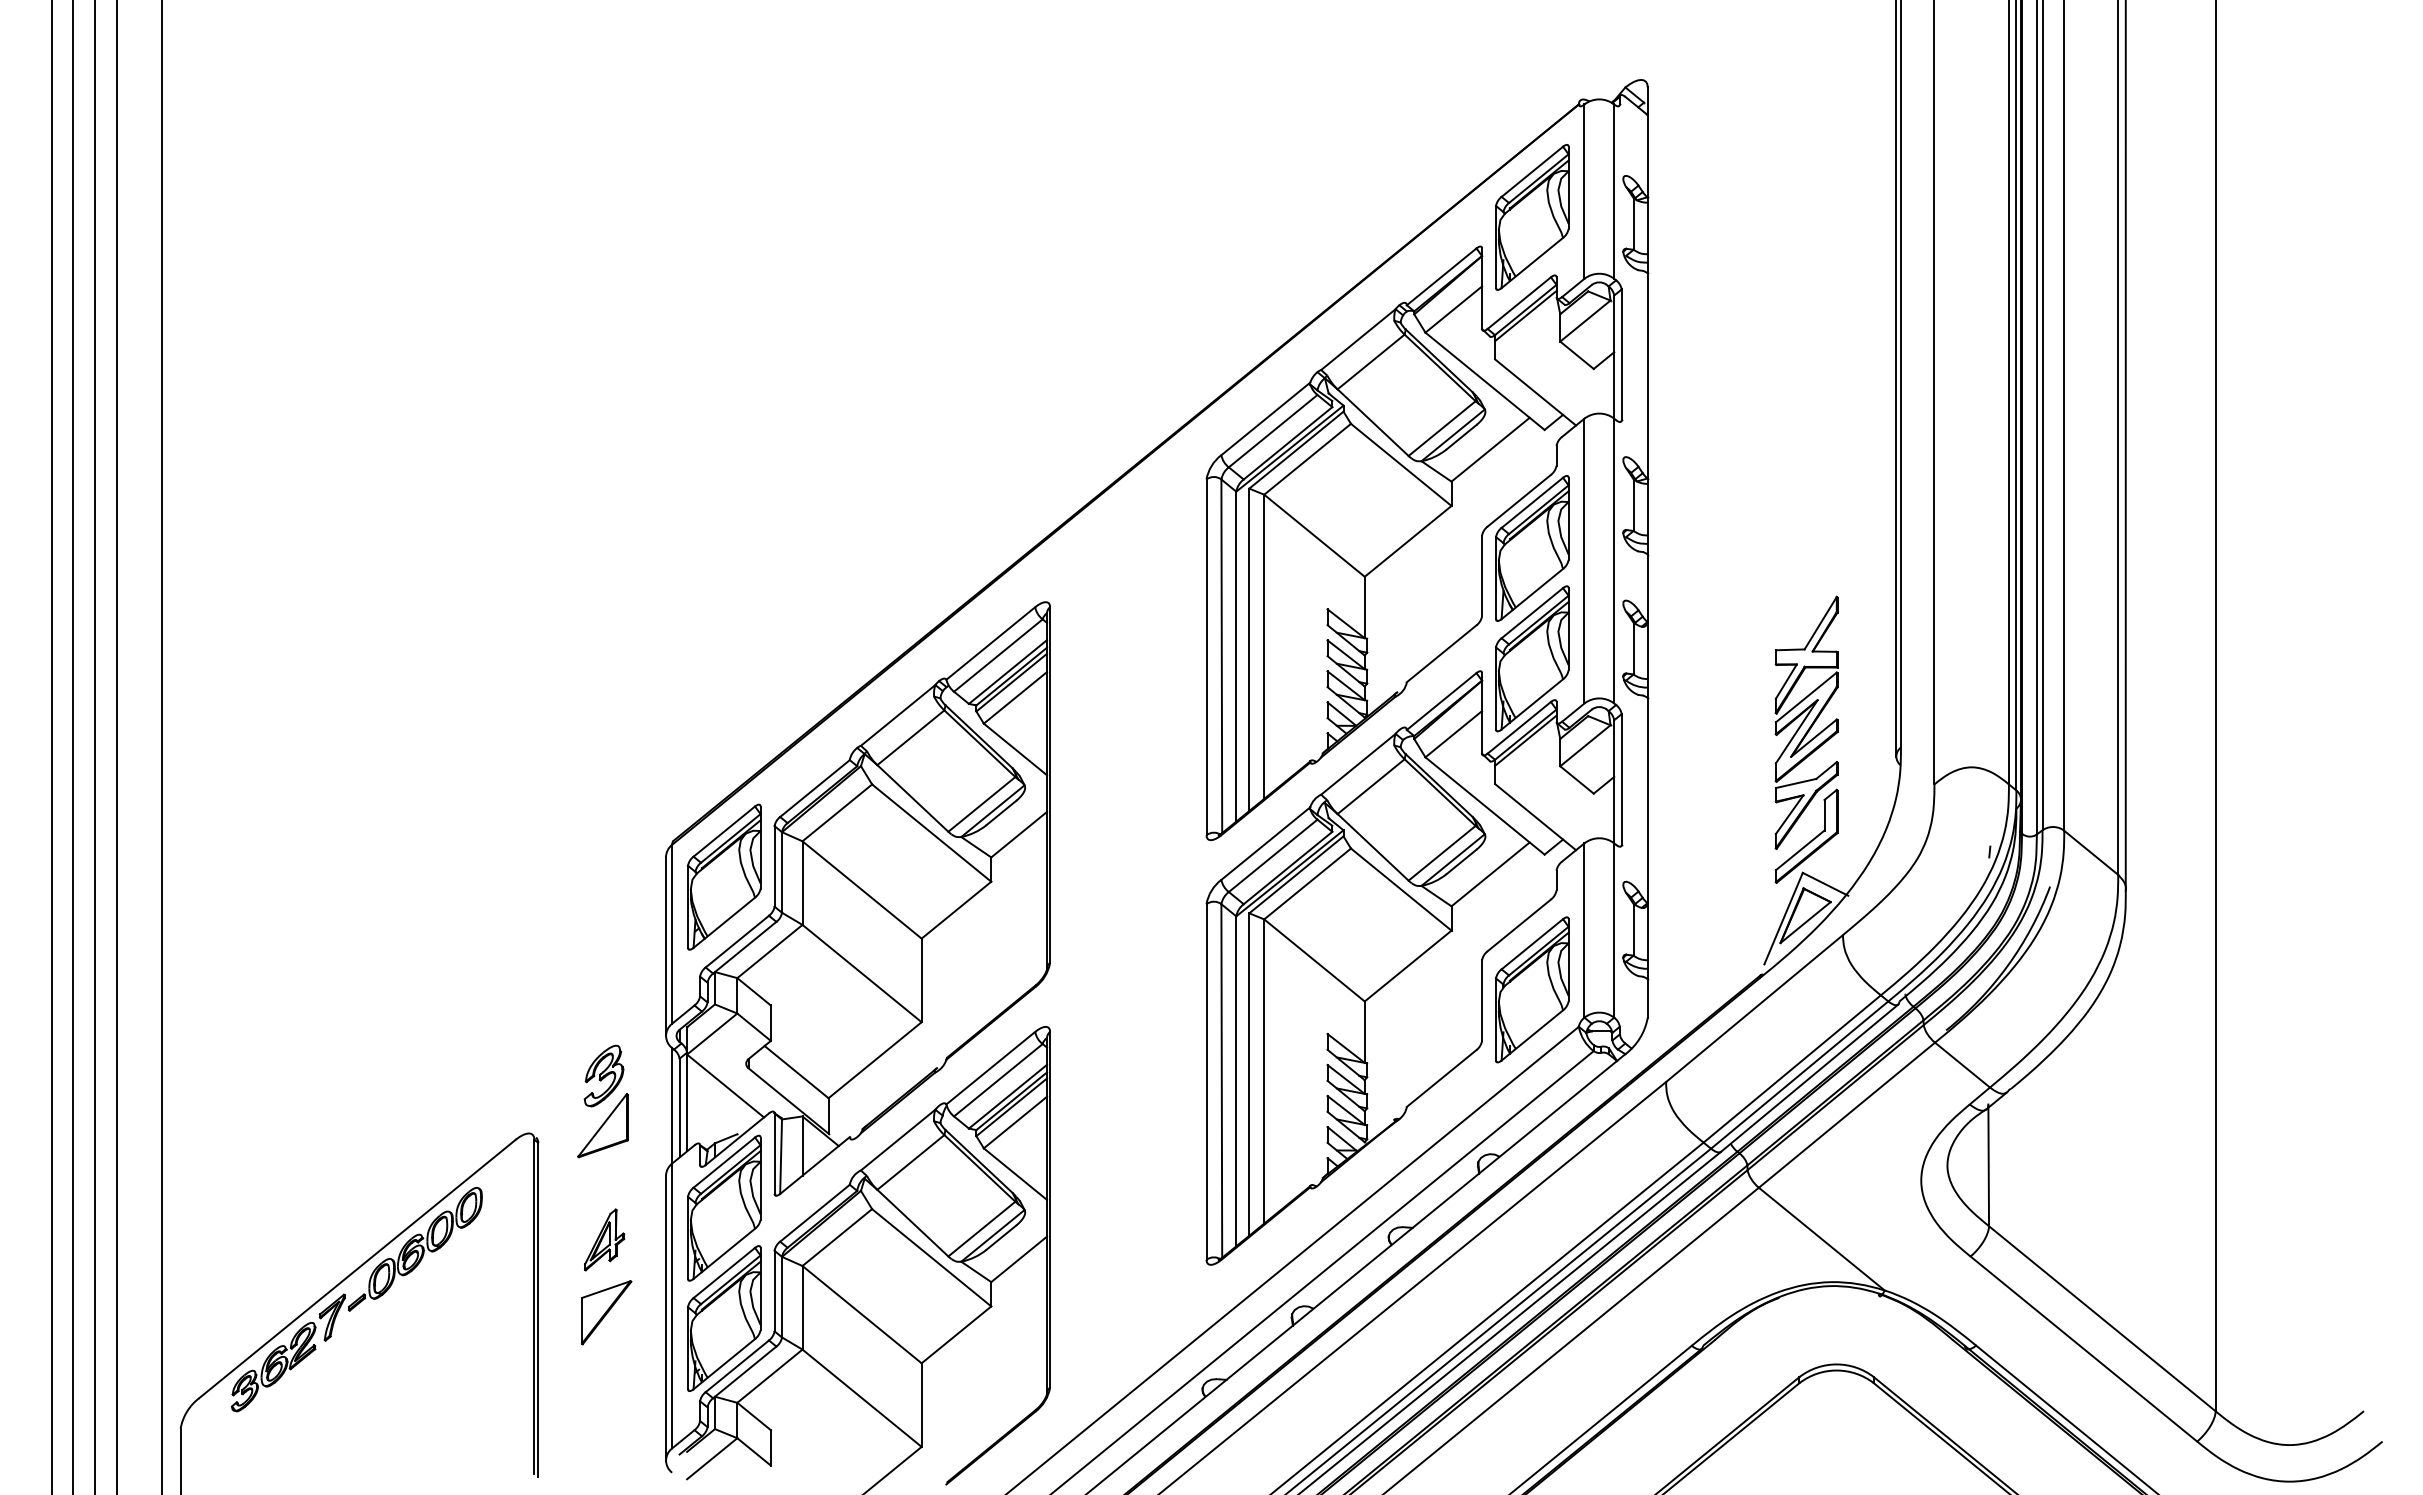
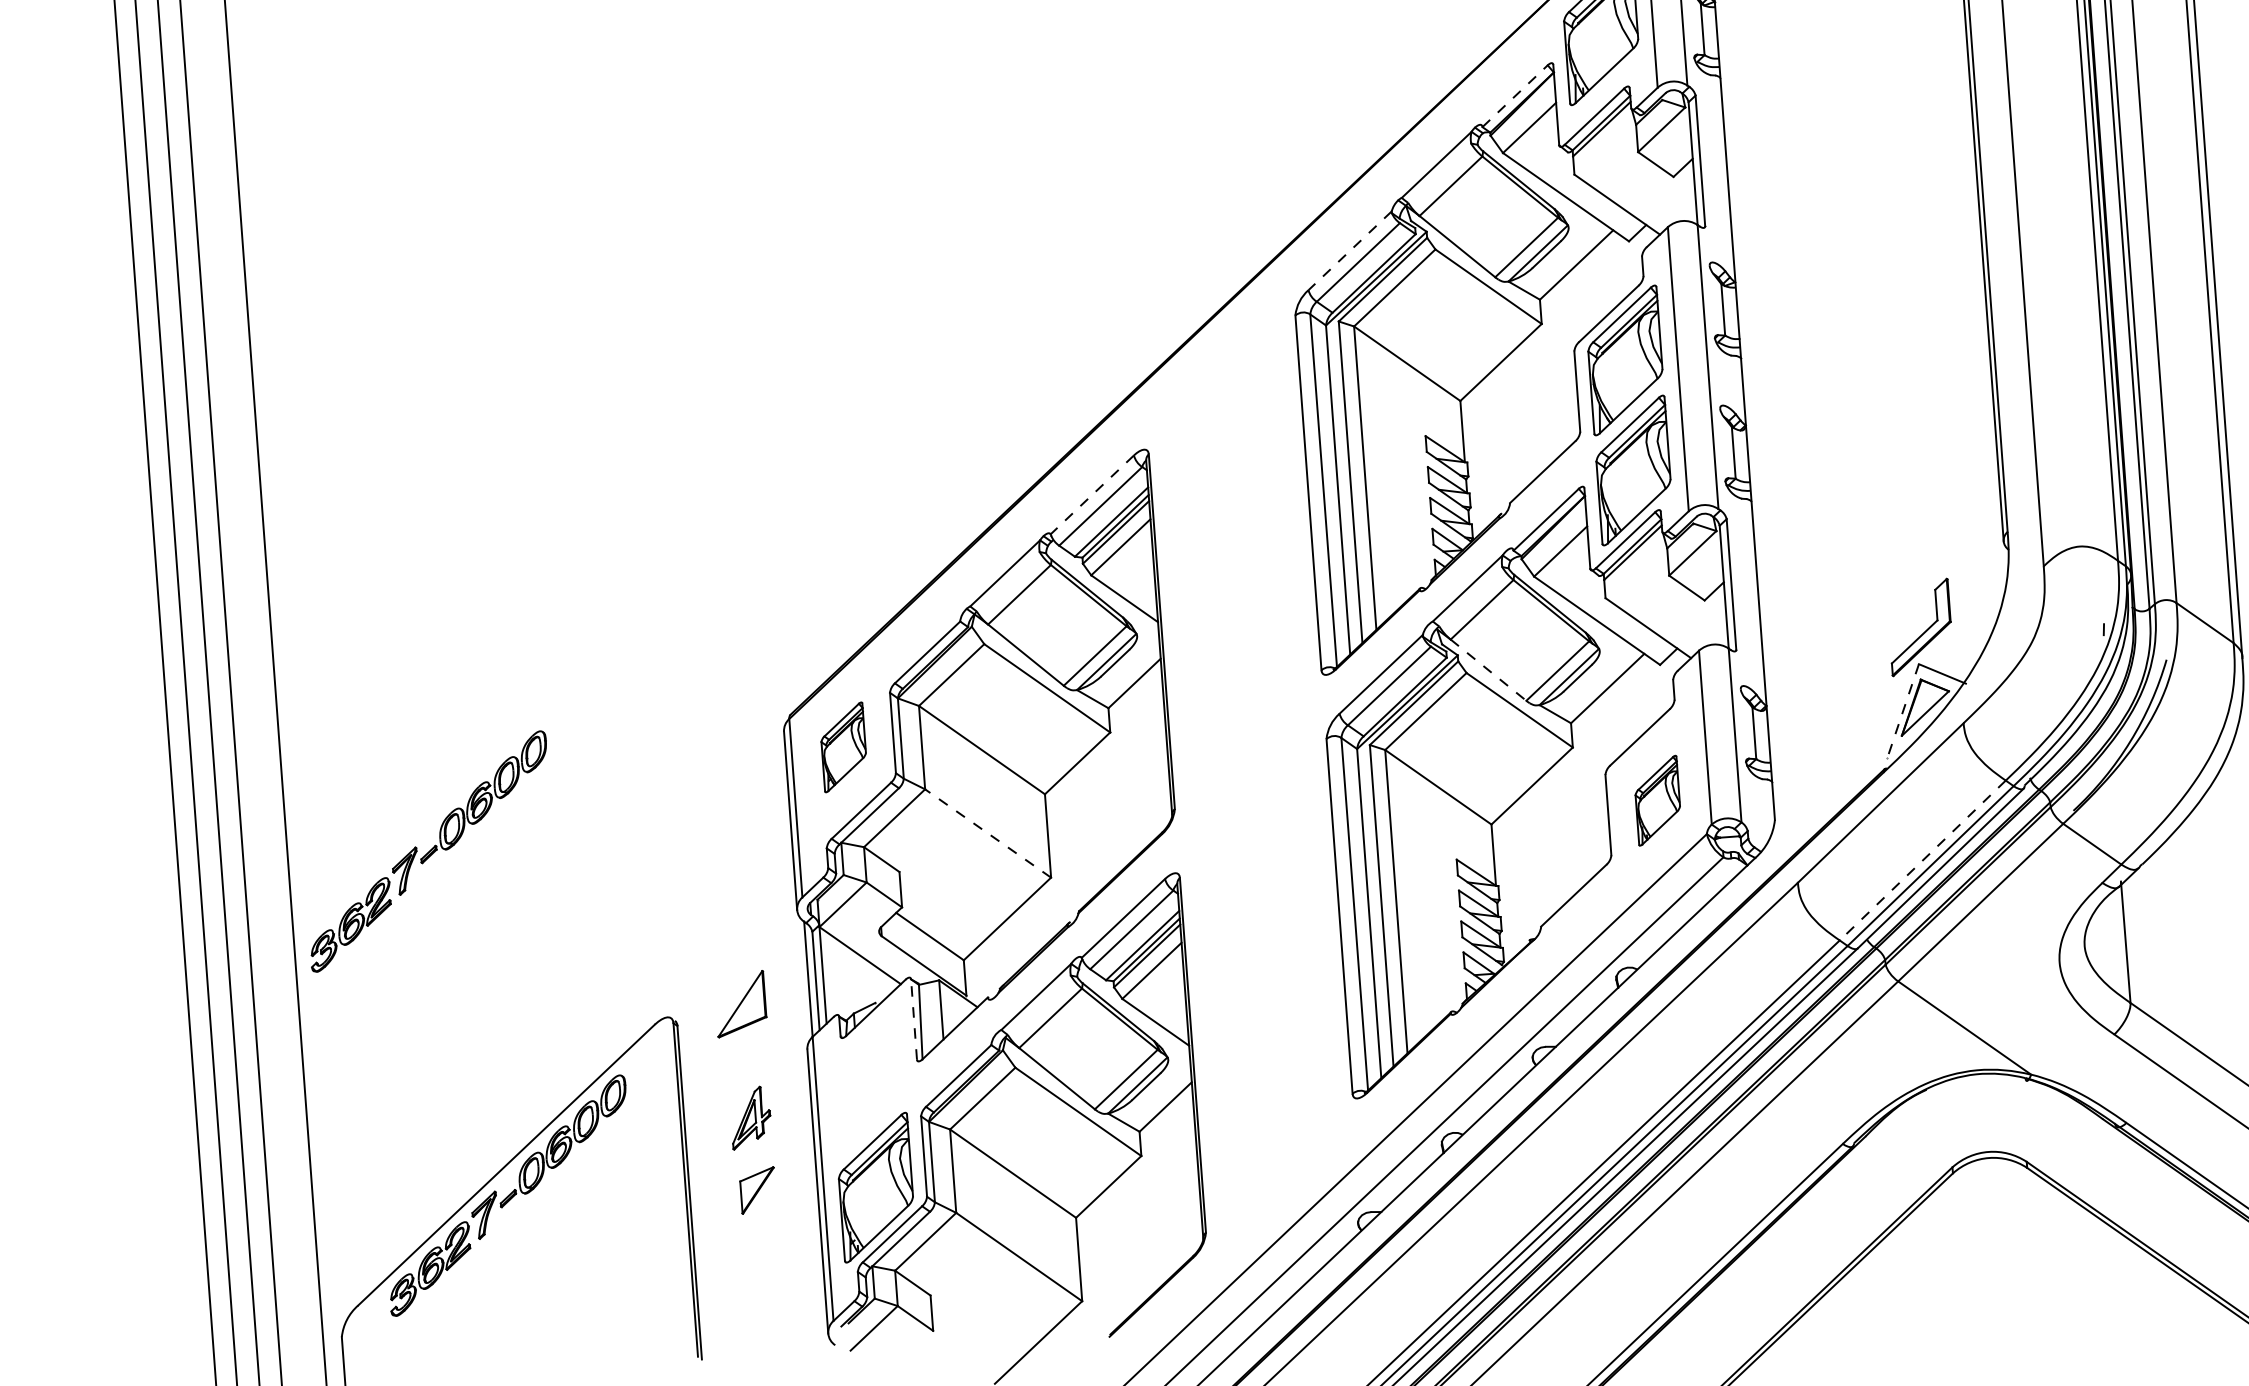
line: (1441, 276) -> (1514, 95), solid -> dashed
line: (1265, 419) -> (1349, 251), solid -> dashed
line: (990, 643) -> (1092, 494), solid -> dashed
part: (1806, 722) -> (1911, 513), removed
line: (1373, 847) -> (1488, 670), solid -> dashed
part: (724, 876) -> (843, 746), size x0.6
line: (1783, 918) -> (1903, 711), solid -> dashed
part: (302, 950) -> (428, 851), added
line: (862, 973) -> (988, 833), solid -> dashed
part: (1532, 989) -> (1657, 800), size x0.6
line: (1791, 1069) -> (1922, 861), solid -> dashed
part: (603, 1075) -> (737, 954), removed
line: (774, 1153) -> (913, 1019), solid -> dashed
part: (724, 1207) -> (868, 1076), removed
part: (606, 1312) -> (758, 1190), size x0.7

